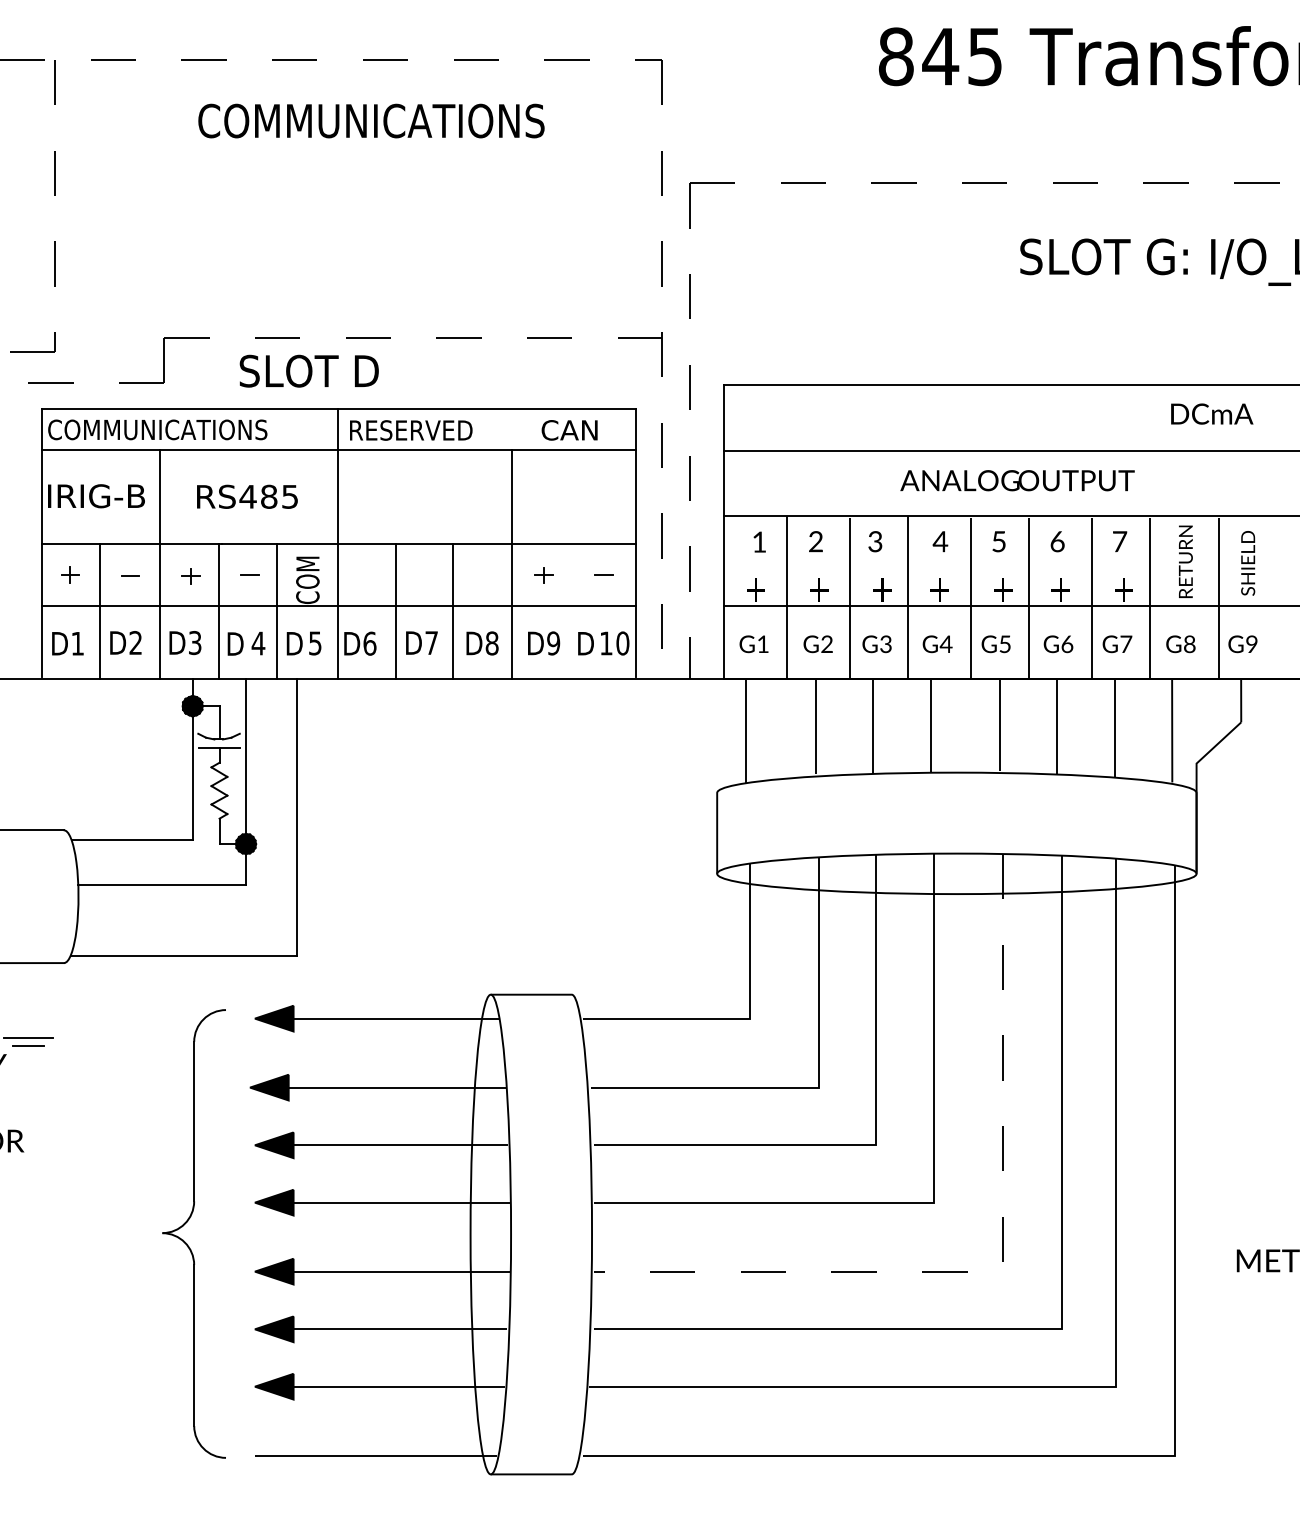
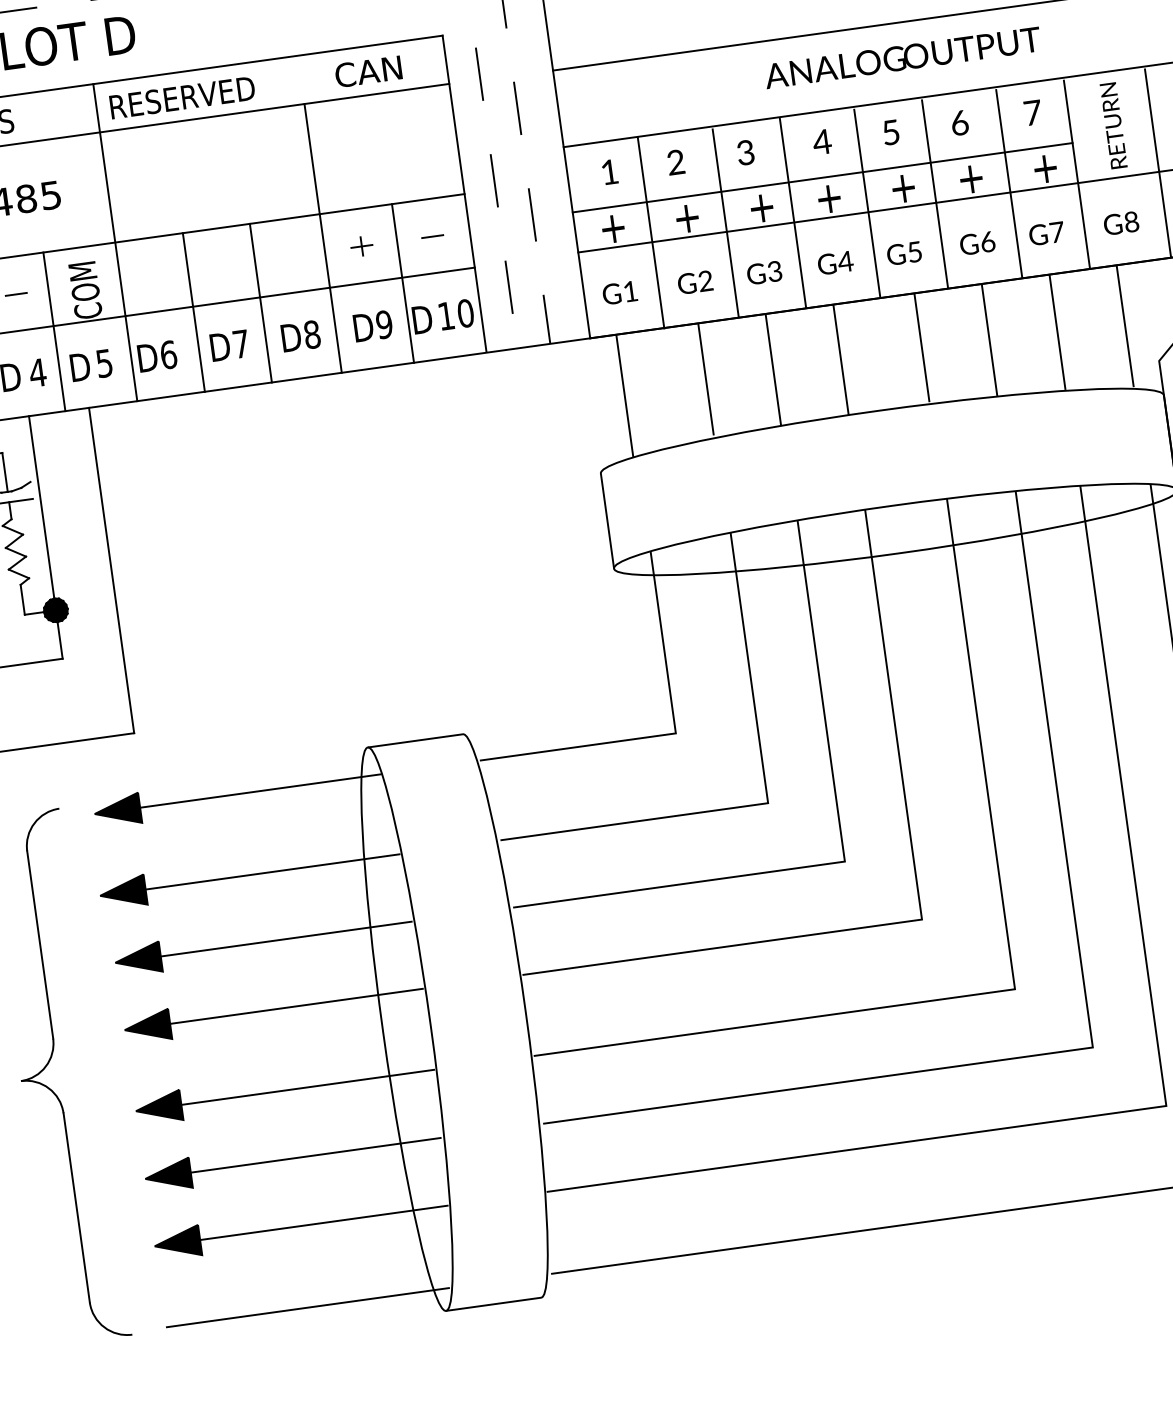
line: (936, 571) -> (822, 177), added
line: (573, 610) -> (402, 282), added
line: (1003, 1268) -> (1014, 985), dashed -> solid

